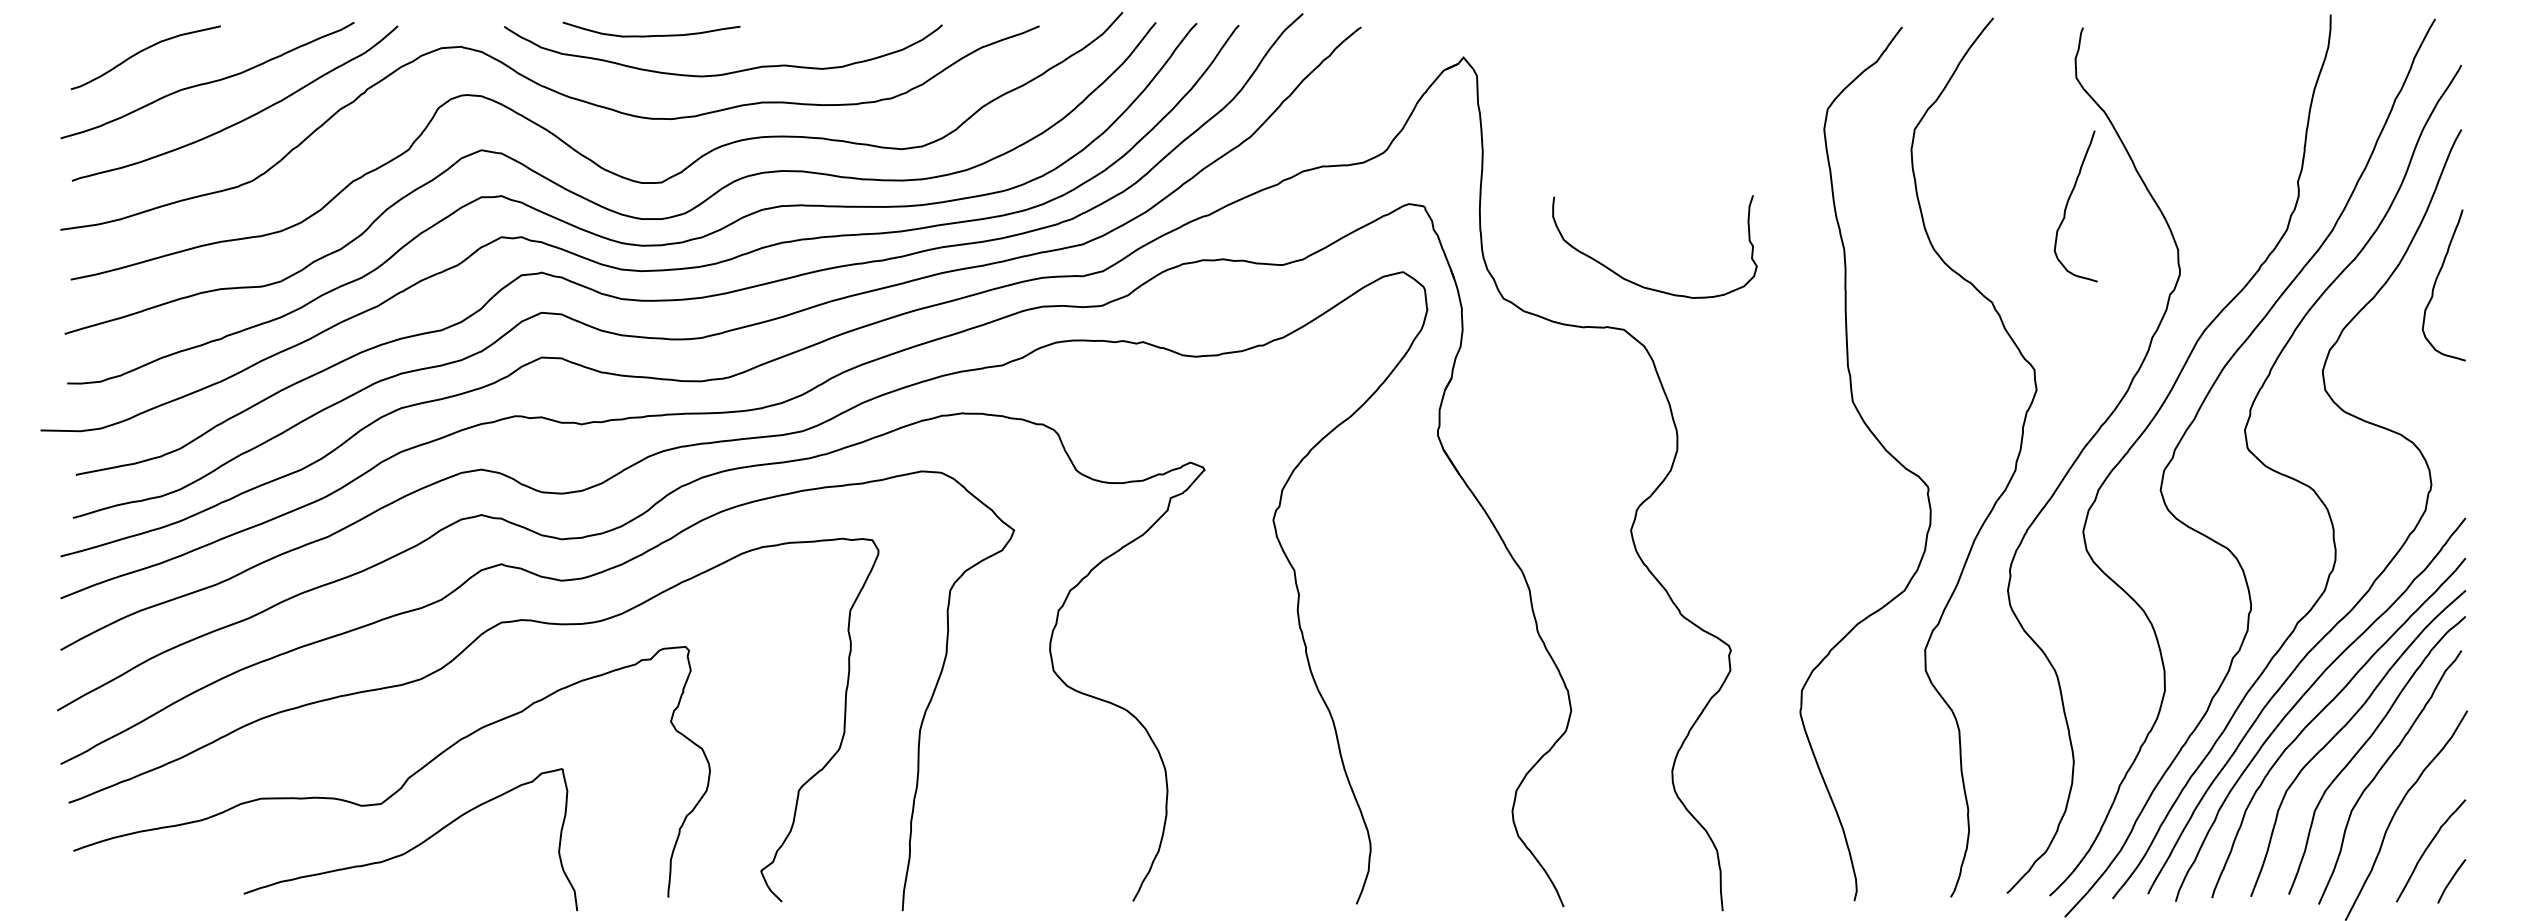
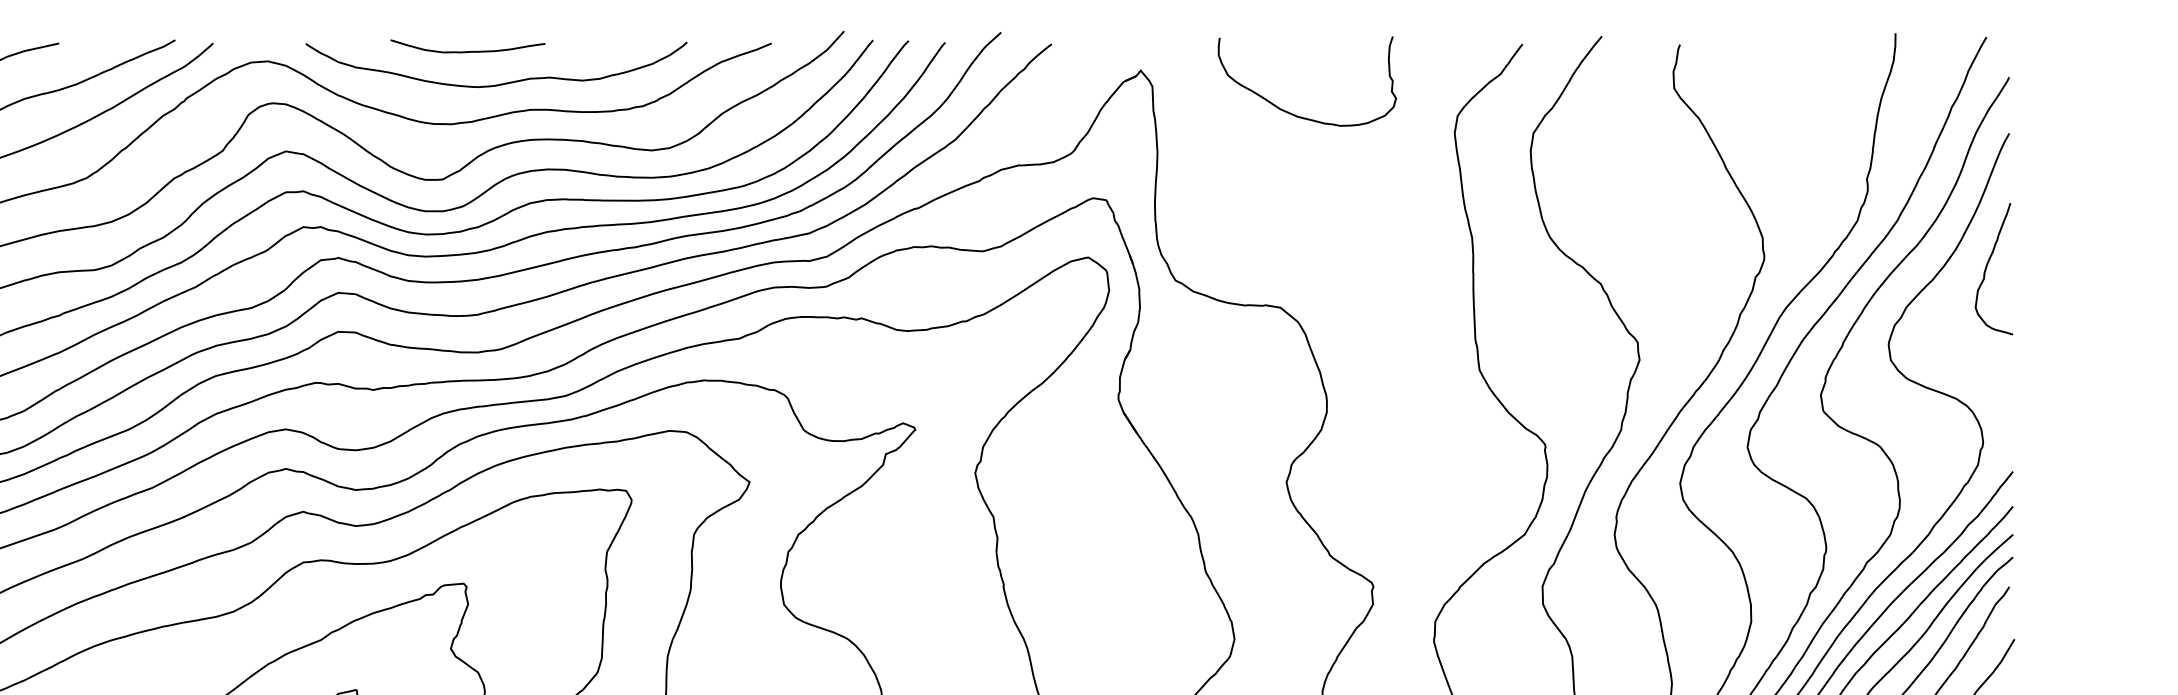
curve: (651, 35) -> (467, 51), moved
curve: (2068, 203) -> (1667, 197), removed
curve: (1635, 282) -> (1290, 112), moved

